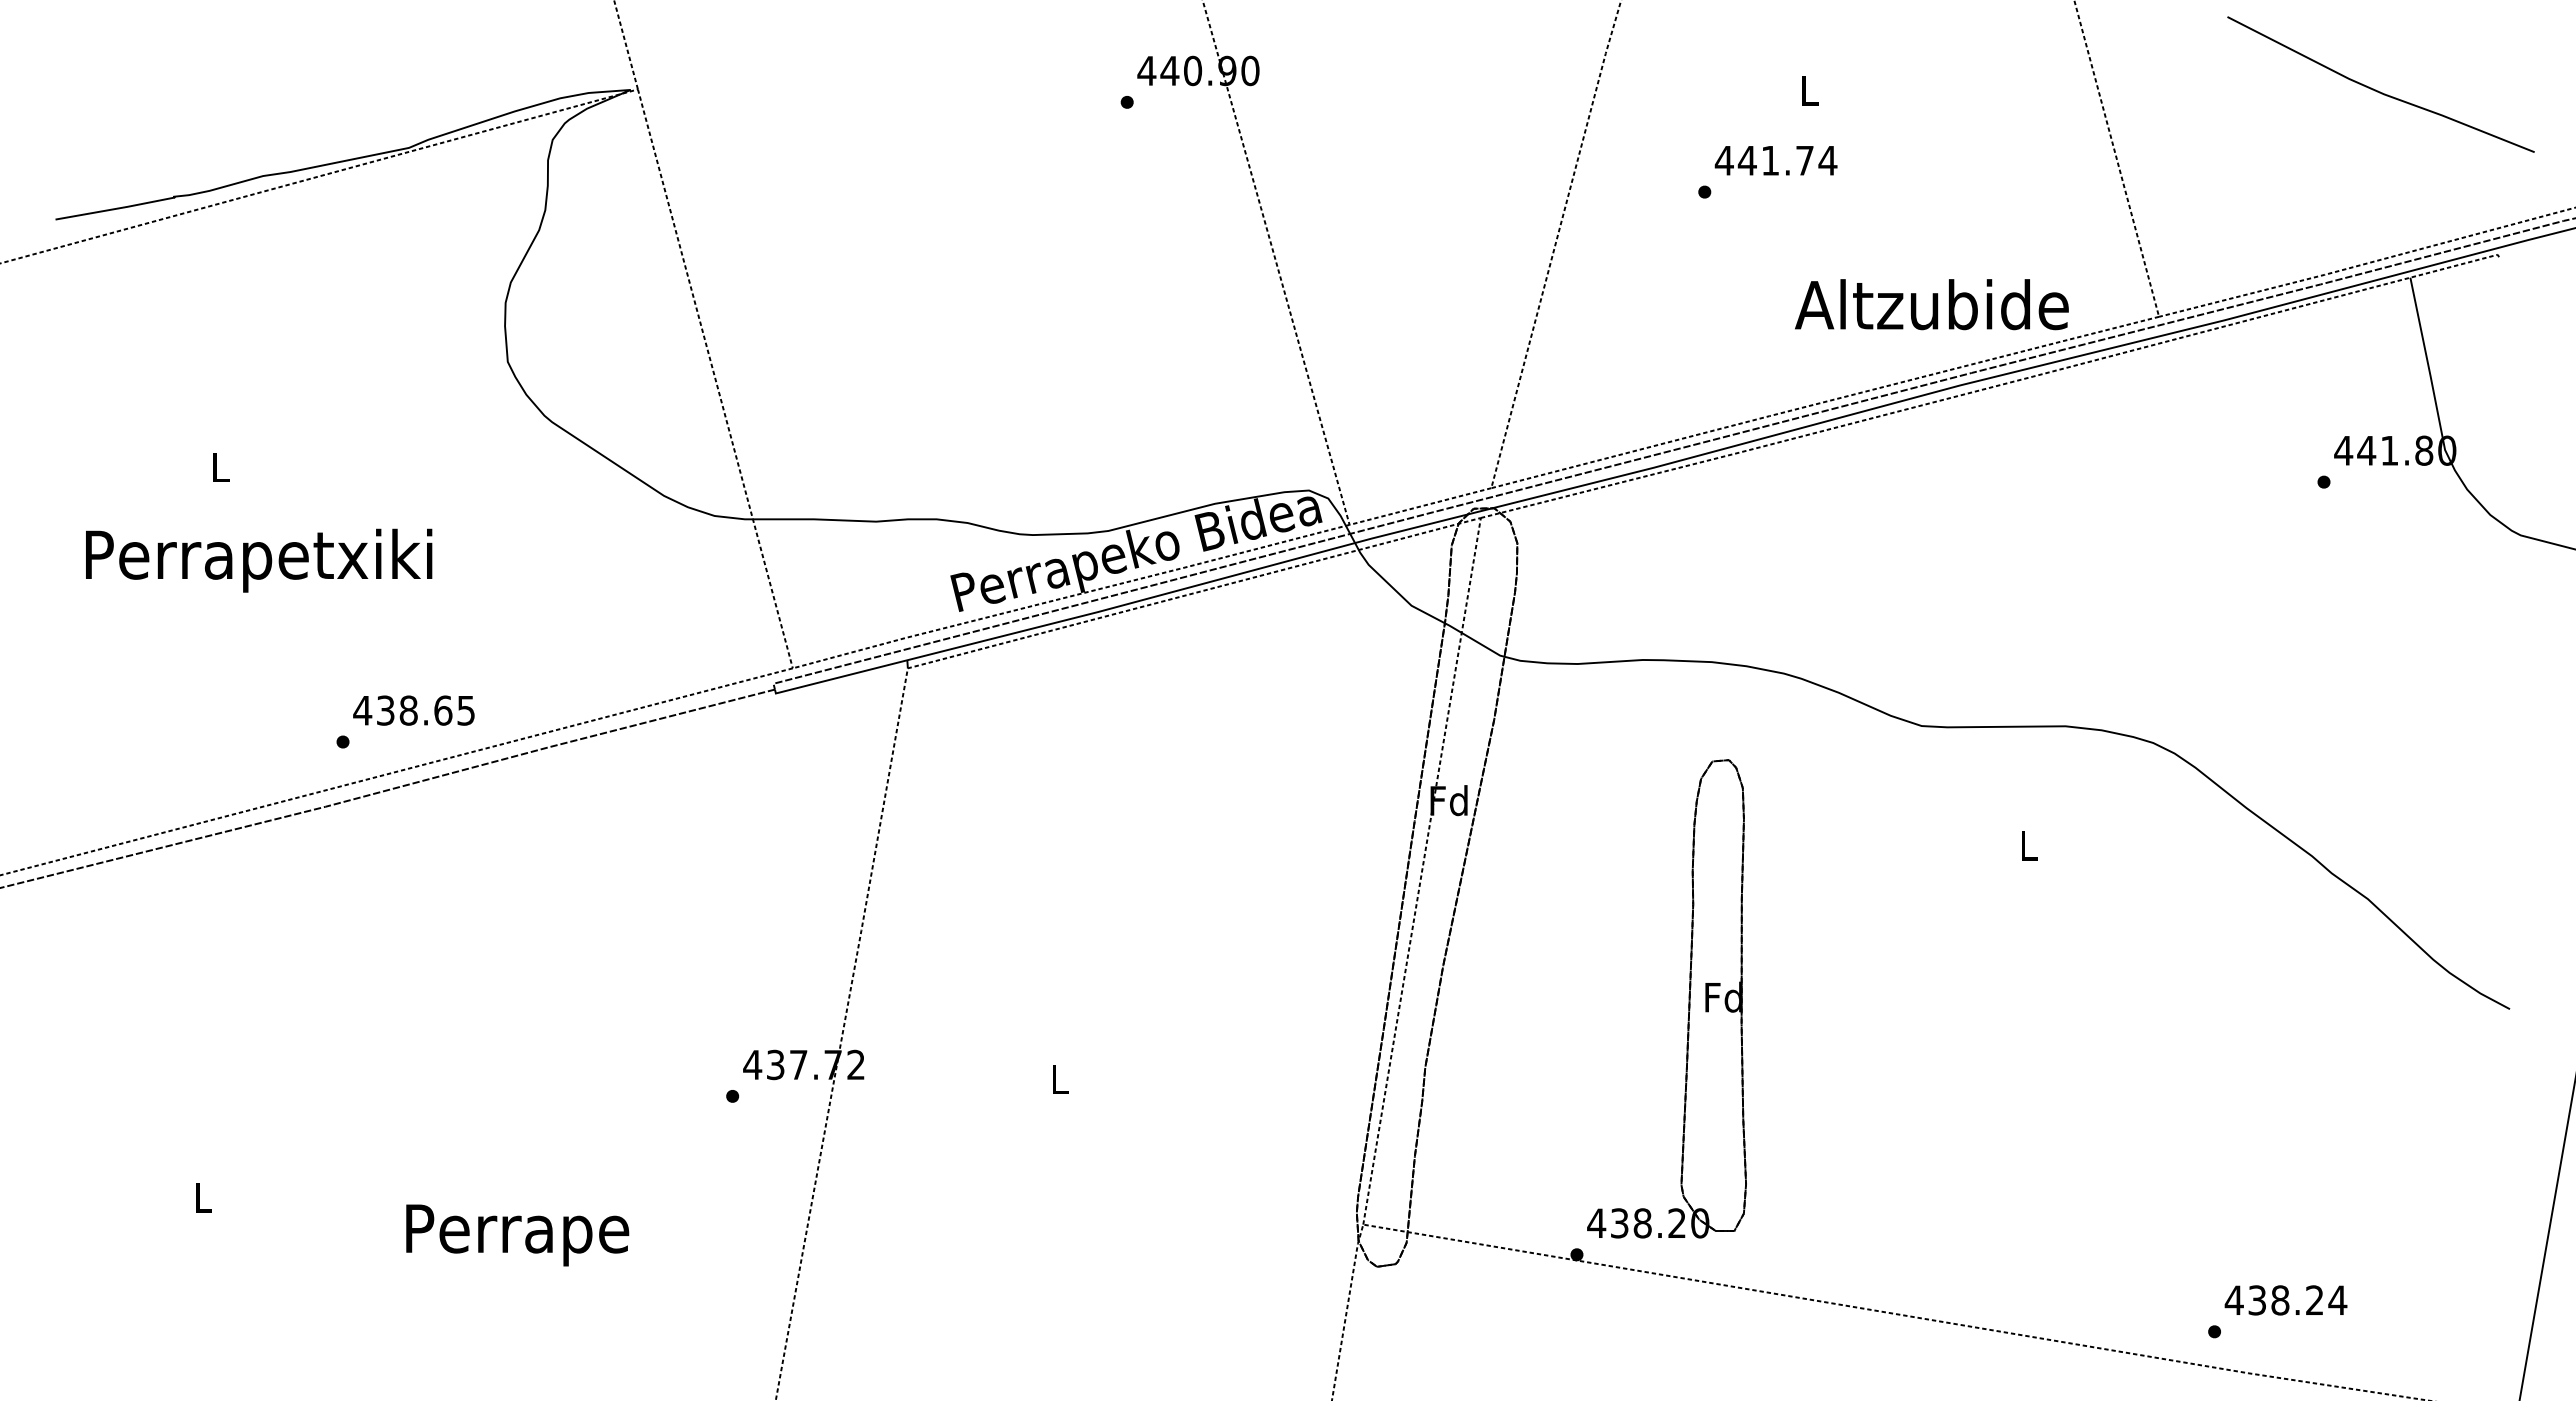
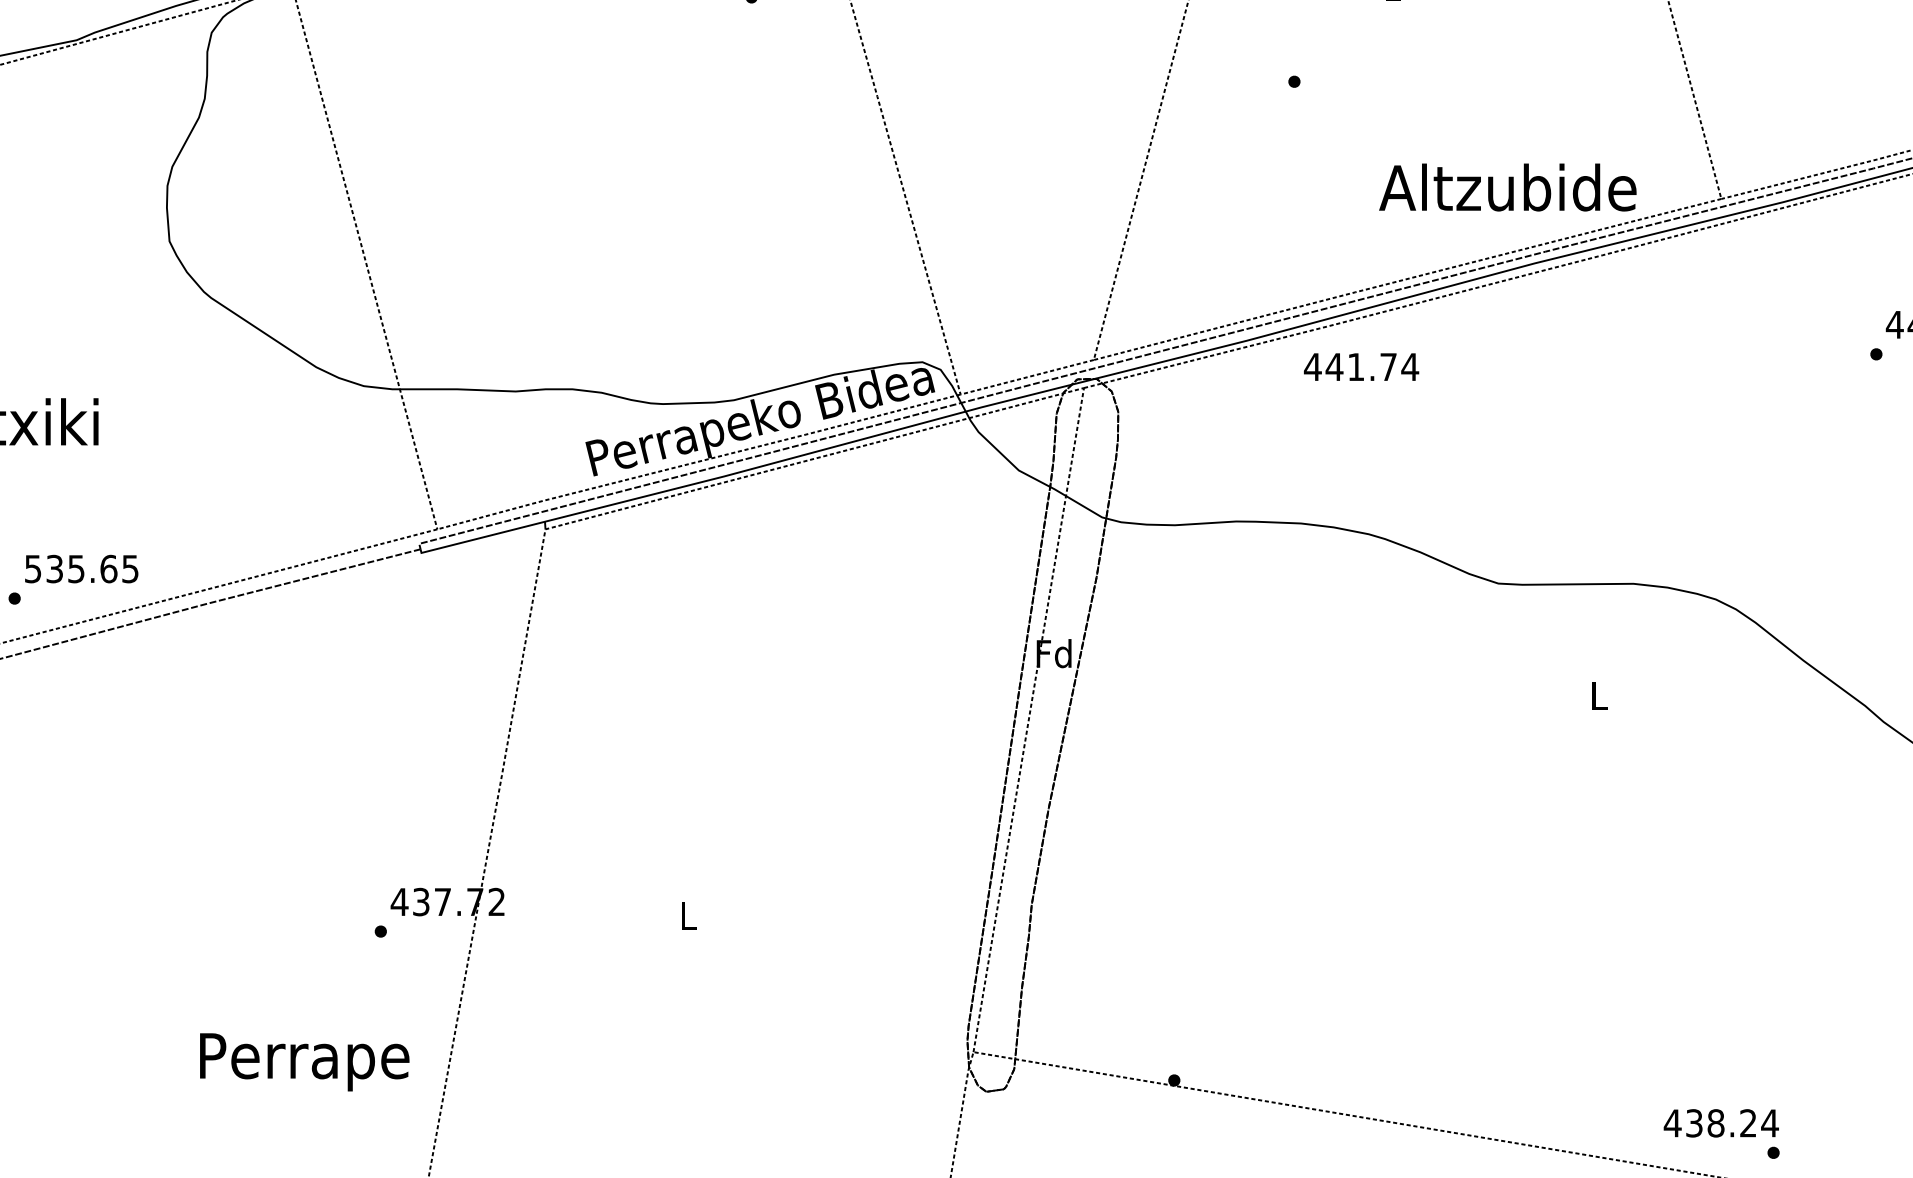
text: (1775, 160) -> (1360, 366), moved
text: (385, 710) -> (54, 568), 438.65 -> 535.65
part: (1688, 998) -> (1279, 839), removed
text: (517, 1235) -> (304, 1062), moved
text: (2285, 1300) -> (1720, 1123), moved

